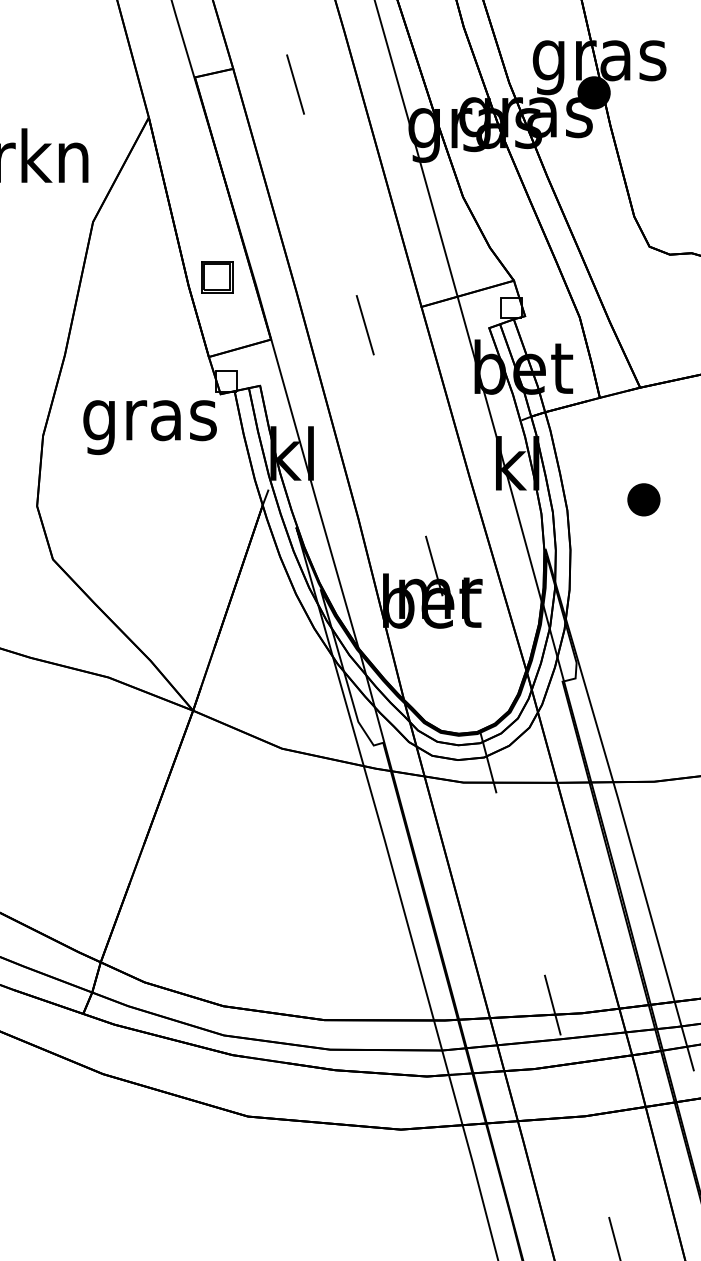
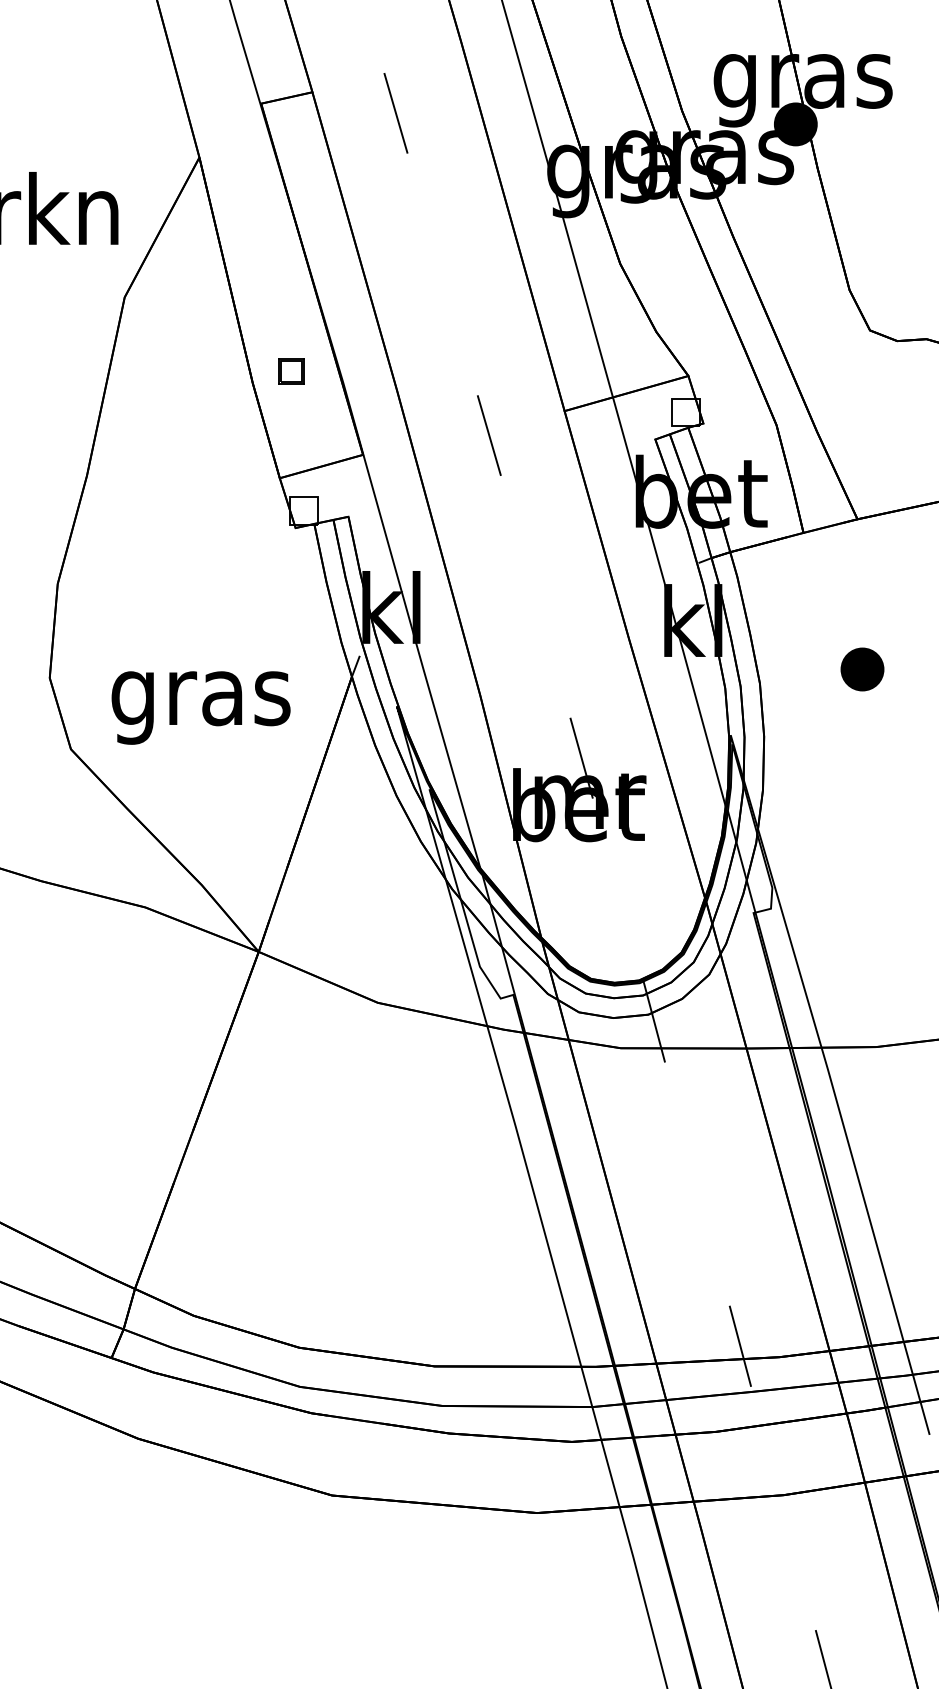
part: (217, 277) -> (291, 371), size x0.6
text: (149, 427) -> (200, 707), moved

